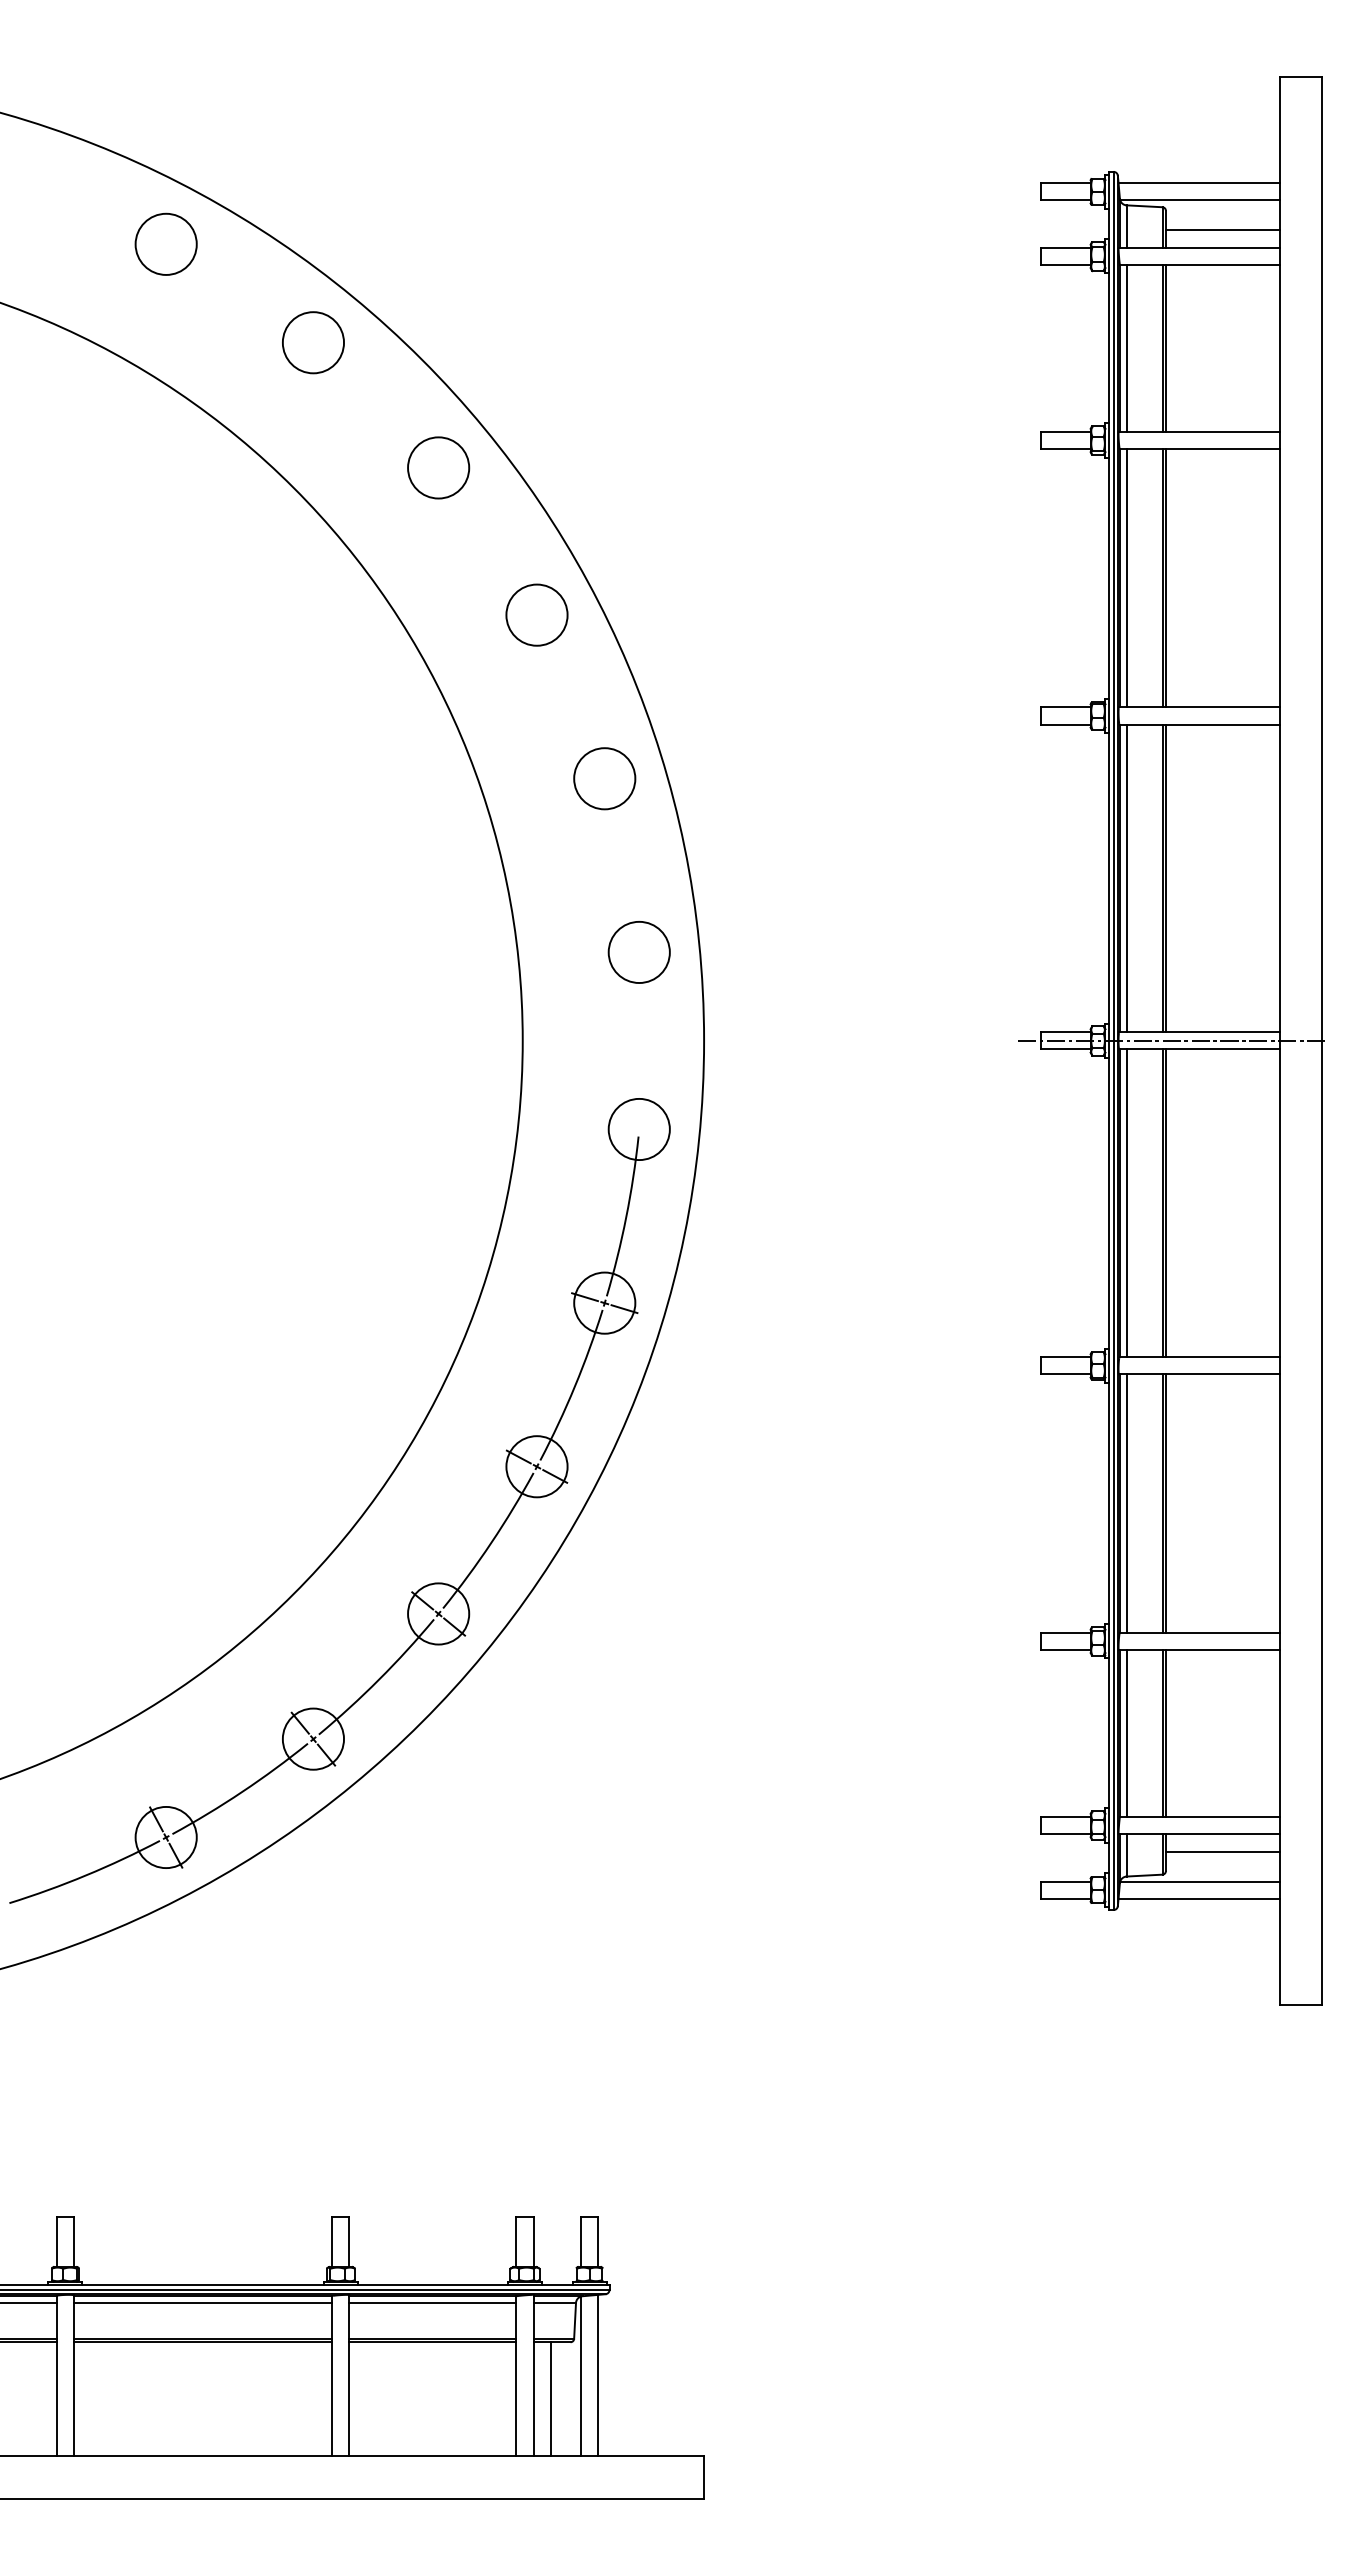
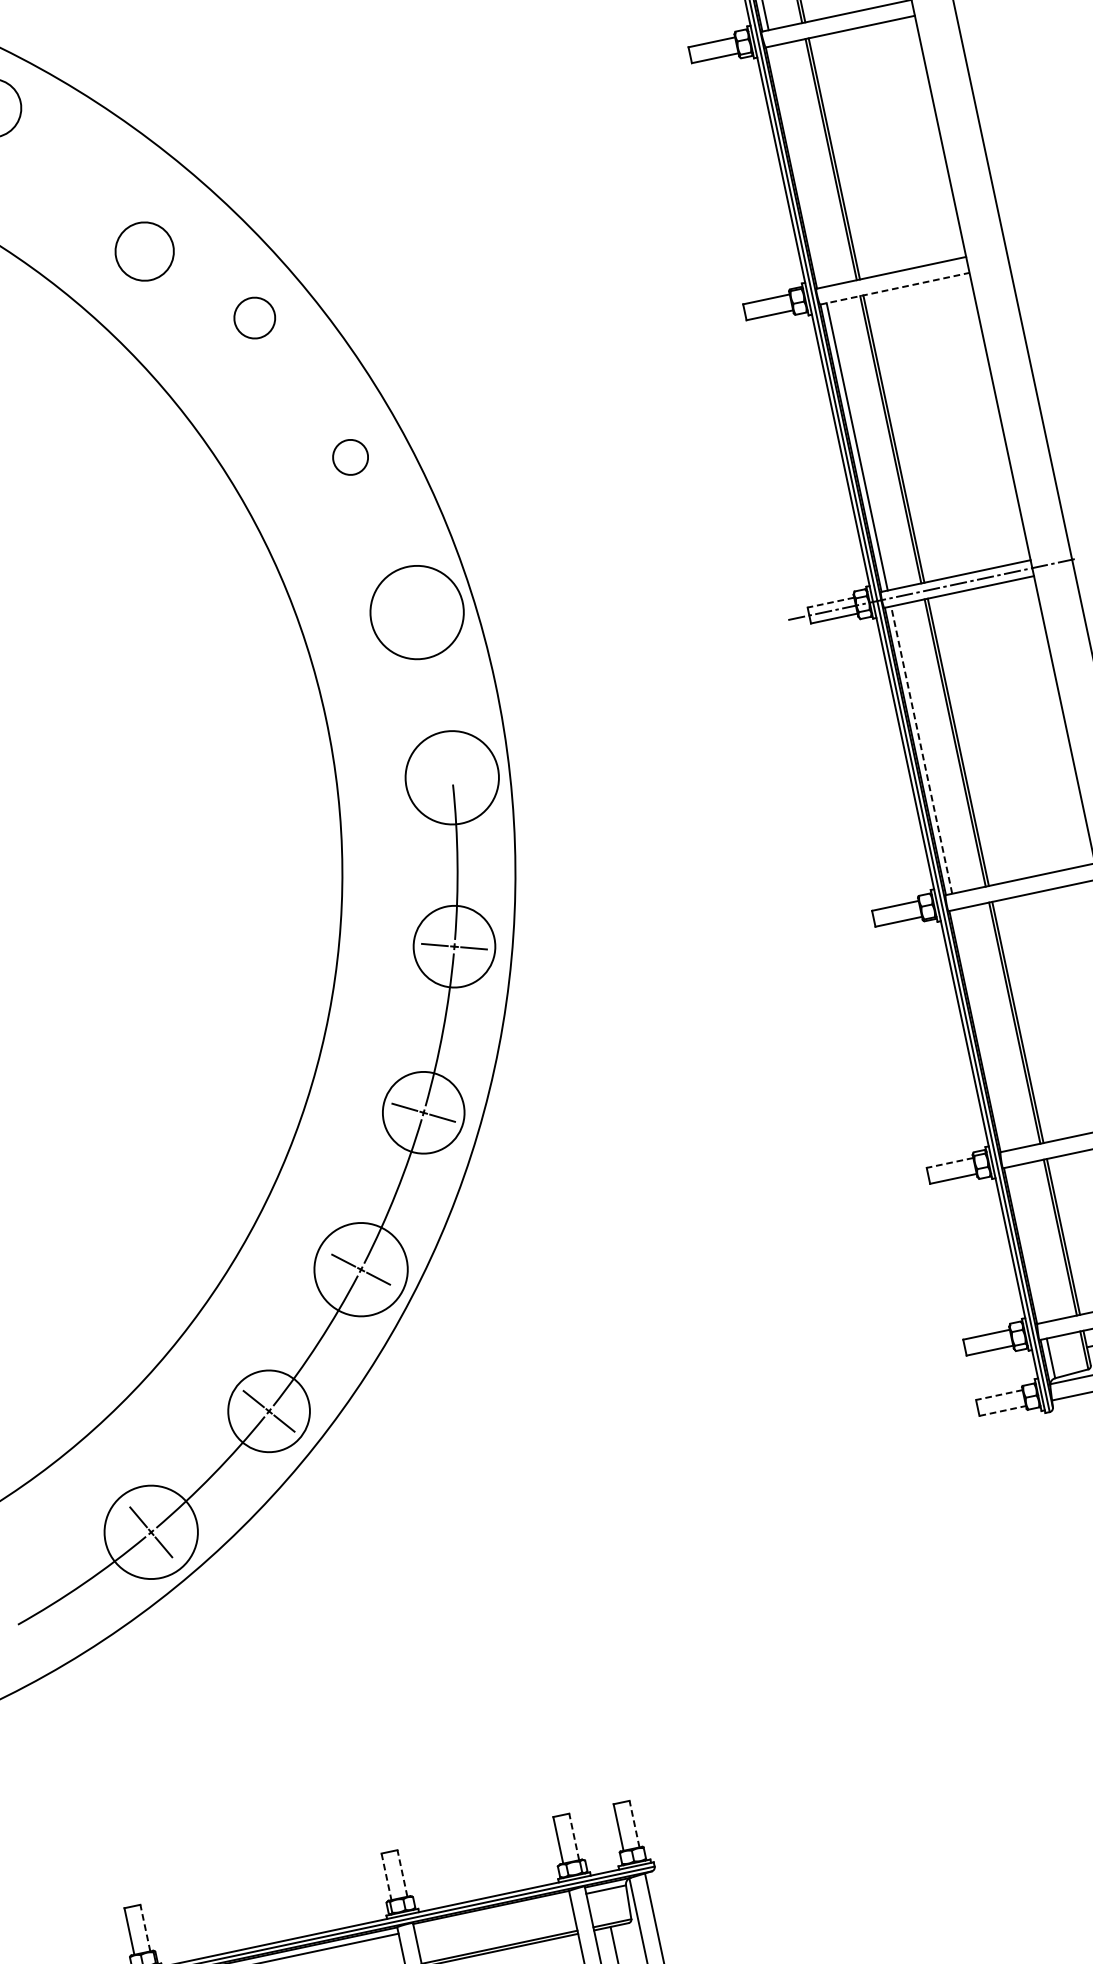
circle: (438, 467) -> (144, 251), moved
line: (1126, 578) -> (797, 166), removed
circle: (536, 614) -> (254, 317), size x0.7
line: (1200, 724) -> (895, 288), solid -> dashed
circle: (604, 778) -> (350, 457), size x0.6
circle: (638, 952) -> (416, 612), size x1.6
line: (1065, 1032) -> (830, 602), solid -> dashed
circle: (638, 1129) -> (451, 777), size x1.6
line: (1126, 1203) -> (921, 750), solid -> dashed
circle: (604, 1302) -> (454, 946), size x1.4
circle: (536, 1466) -> (423, 1112), size x1.4
line: (1126, 1503) -> (981, 1030), removed
circle: (438, 1613) -> (360, 1269), size x1.6
line: (1065, 1632) -> (949, 1162), solid -> dashed
line: (1126, 1732) -> (1026, 1243), removed
circle: (313, 1738) -> (269, 1410), size x1.4
circle: (165, 1837) -> (150, 1532), size x1.6
line: (1065, 1881) -> (999, 1394), solid -> dashed
line: (1065, 1898) -> (1002, 1410), solid -> dashed
line: (73, 2242) -> (145, 1928), solid -> dashed
line: (332, 2242) -> (386, 1877), solid -> dashed
line: (349, 2242) -> (402, 1873), solid -> dashed
line: (533, 2242) -> (574, 1837), solid -> dashed
line: (598, 2242) -> (634, 1824), solid -> dashed
line: (432, 2302) -> (491, 1913), removed

